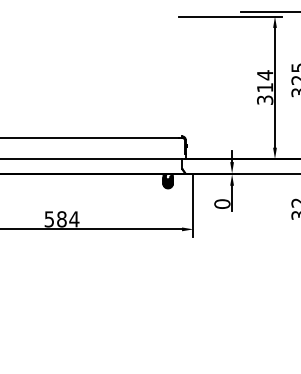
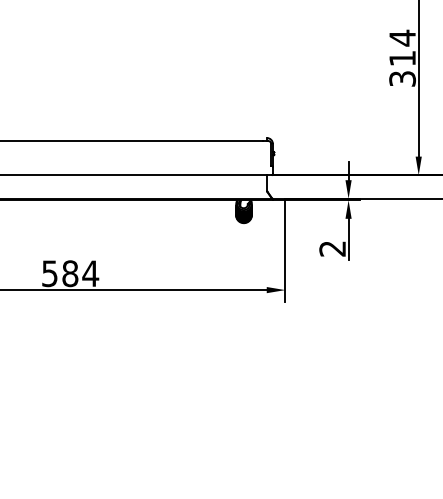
text: (222, 203) -> (332, 247), 0 -> 2

